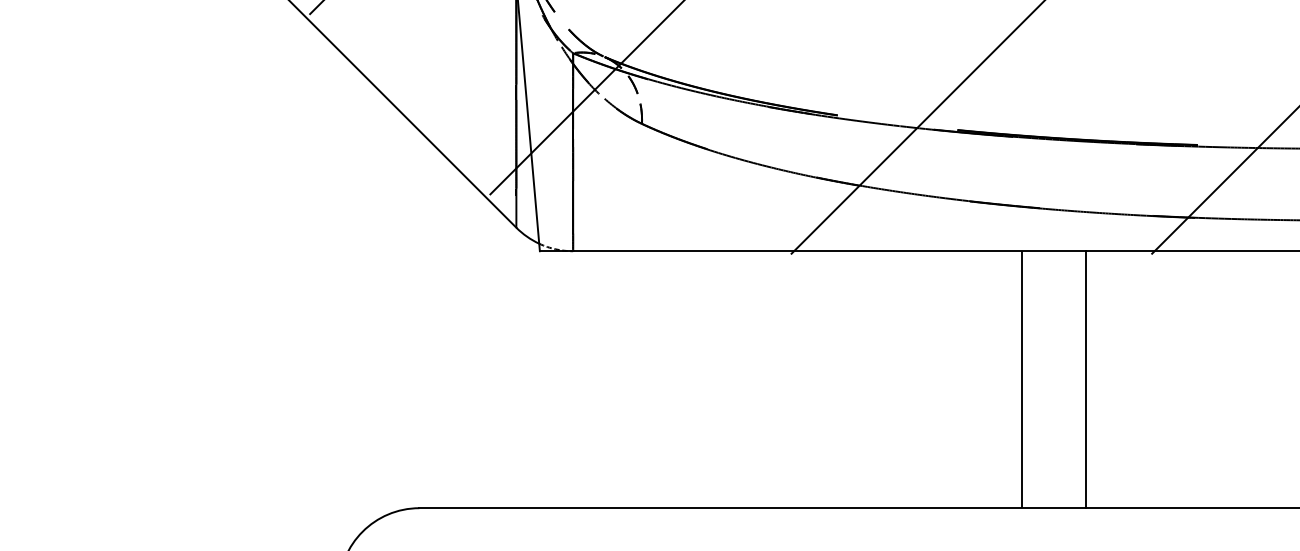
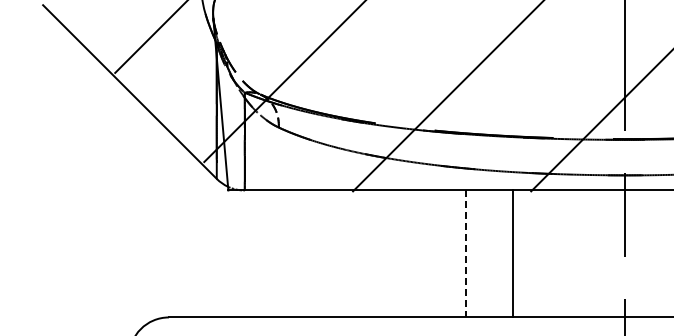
line: (1086, 378) -> (513, 253), moved
line: (1021, 380) -> (466, 254), solid -> dashed

